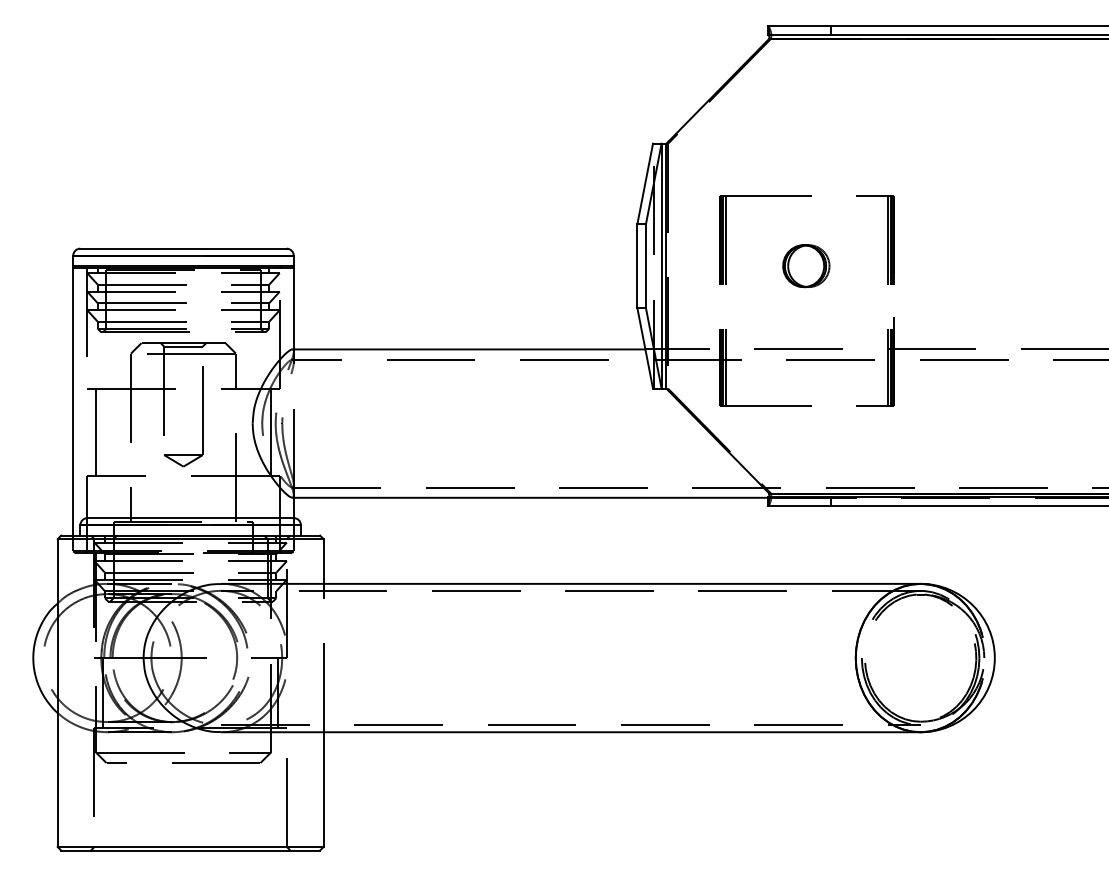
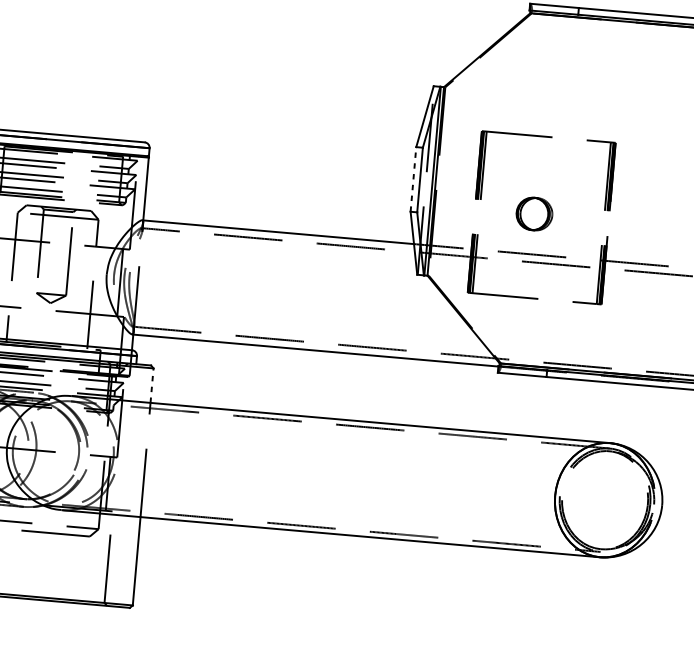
line: (637, 266) -> (413, 179), solid -> dashed
part: (806, 266) -> (534, 214), moved
line: (323, 560) -> (152, 384), solid -> dashed

